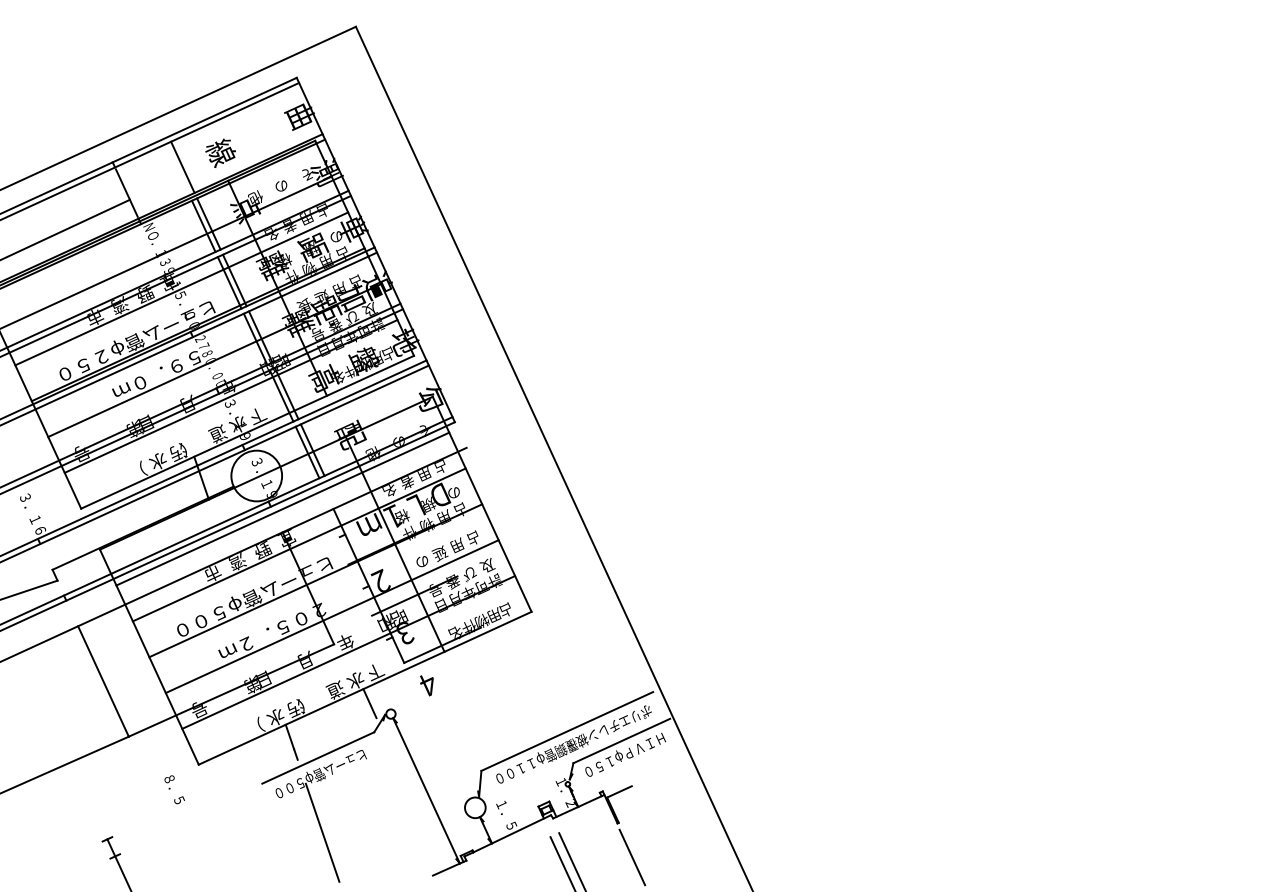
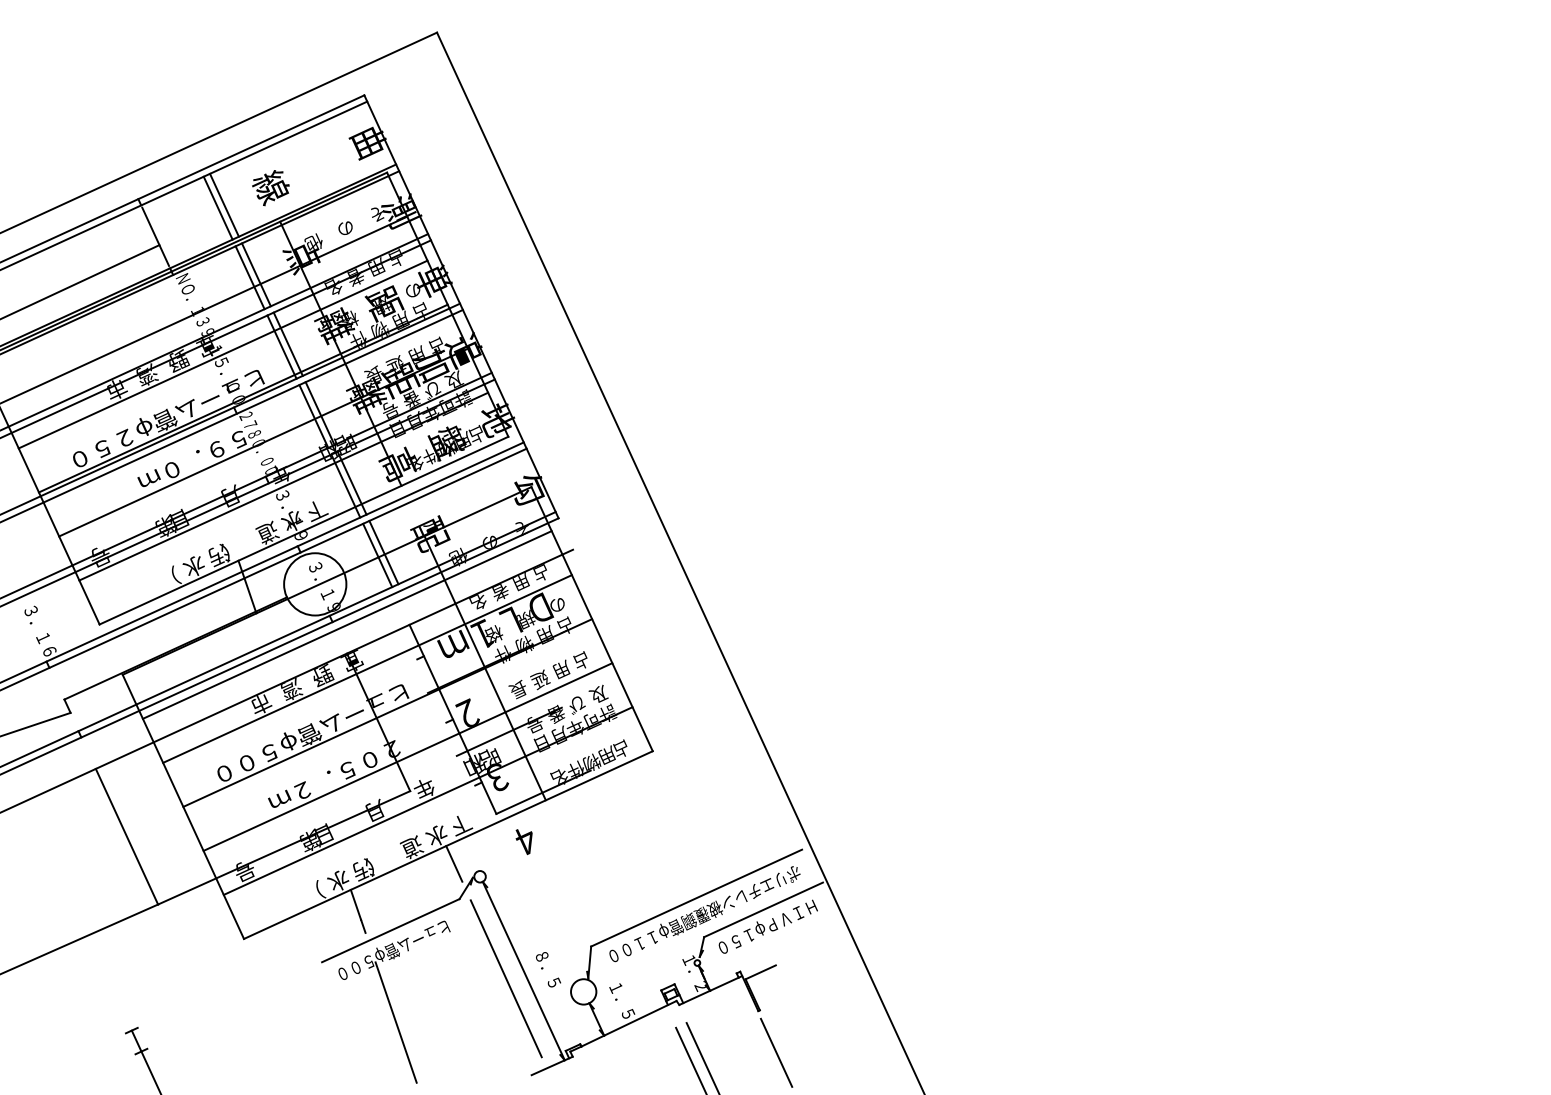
line: (177, 169) -> (217, 207), added
text: (421, 561) -> (517, 689), の -> 長
text: (174, 789) -> (548, 969), moved
line: (411, 796) -> (505, 978), added

